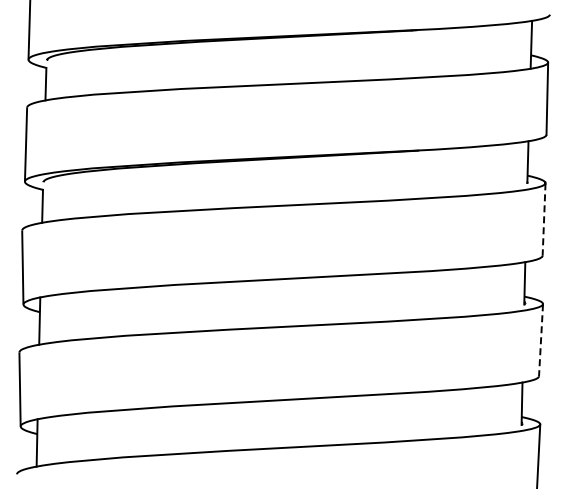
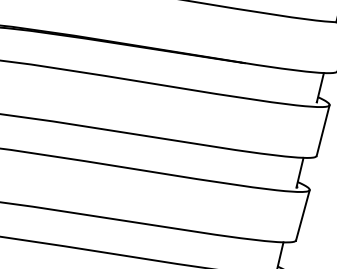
line: (544, 220) -> (323, 131), dashed -> solid
line: (541, 340) -> (303, 215), dashed -> solid

